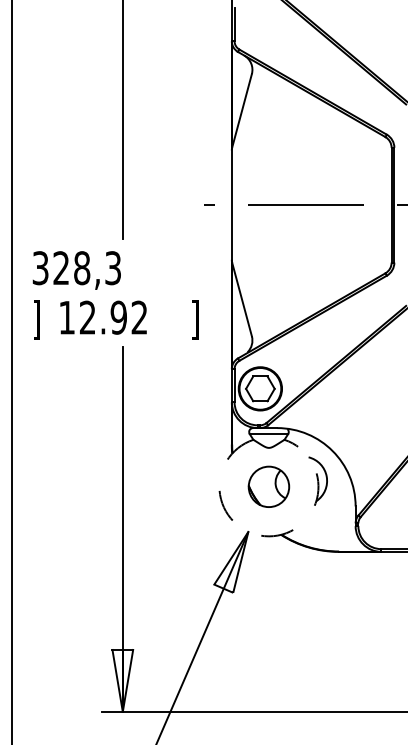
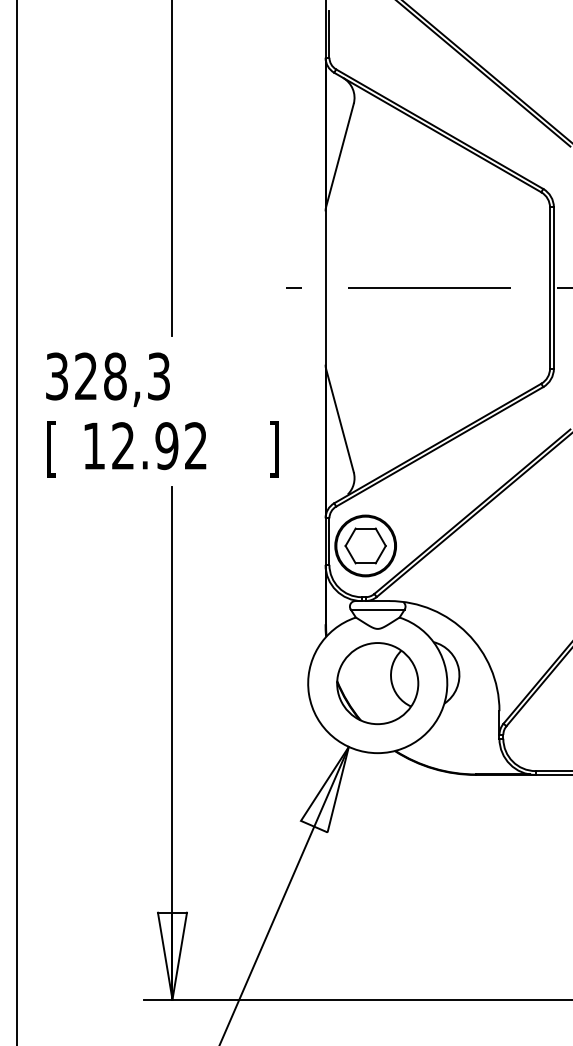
text: (36, 319) -> (51, 448), ] -> [
part: (268, 486) -> (377, 683), size x1.43
arc: (268, 536) -> (377, 753), dashed -> solid

